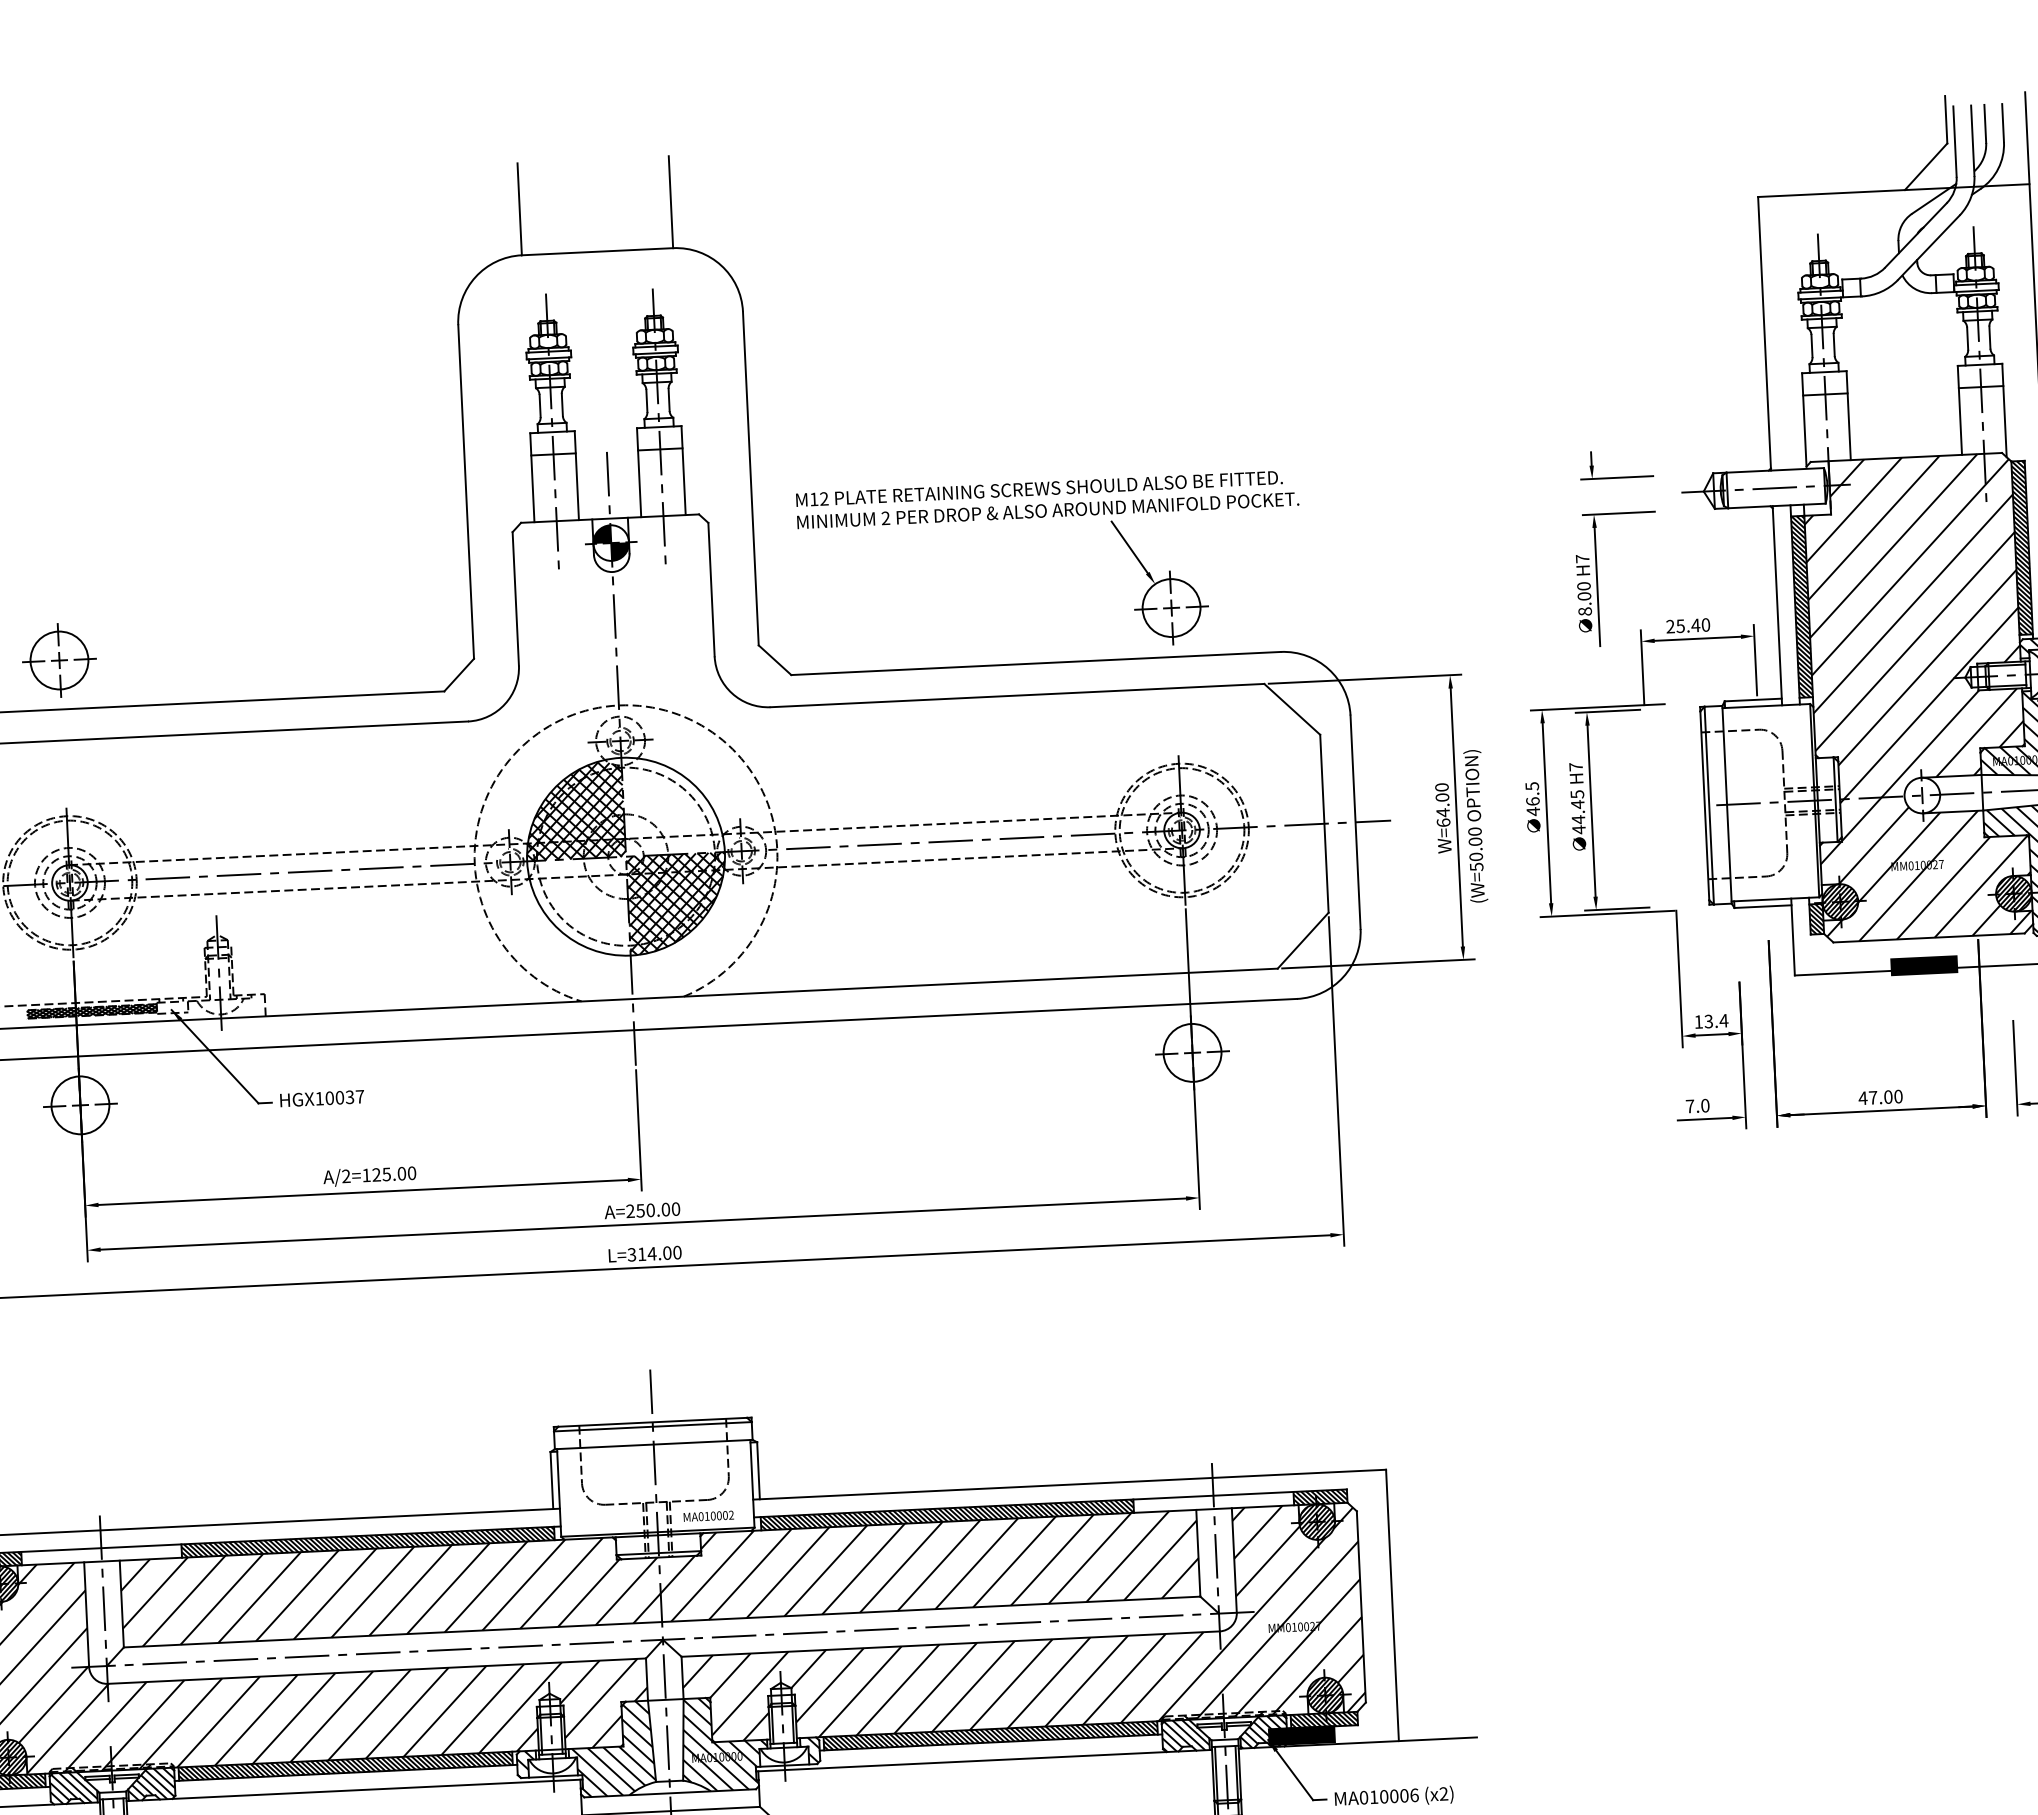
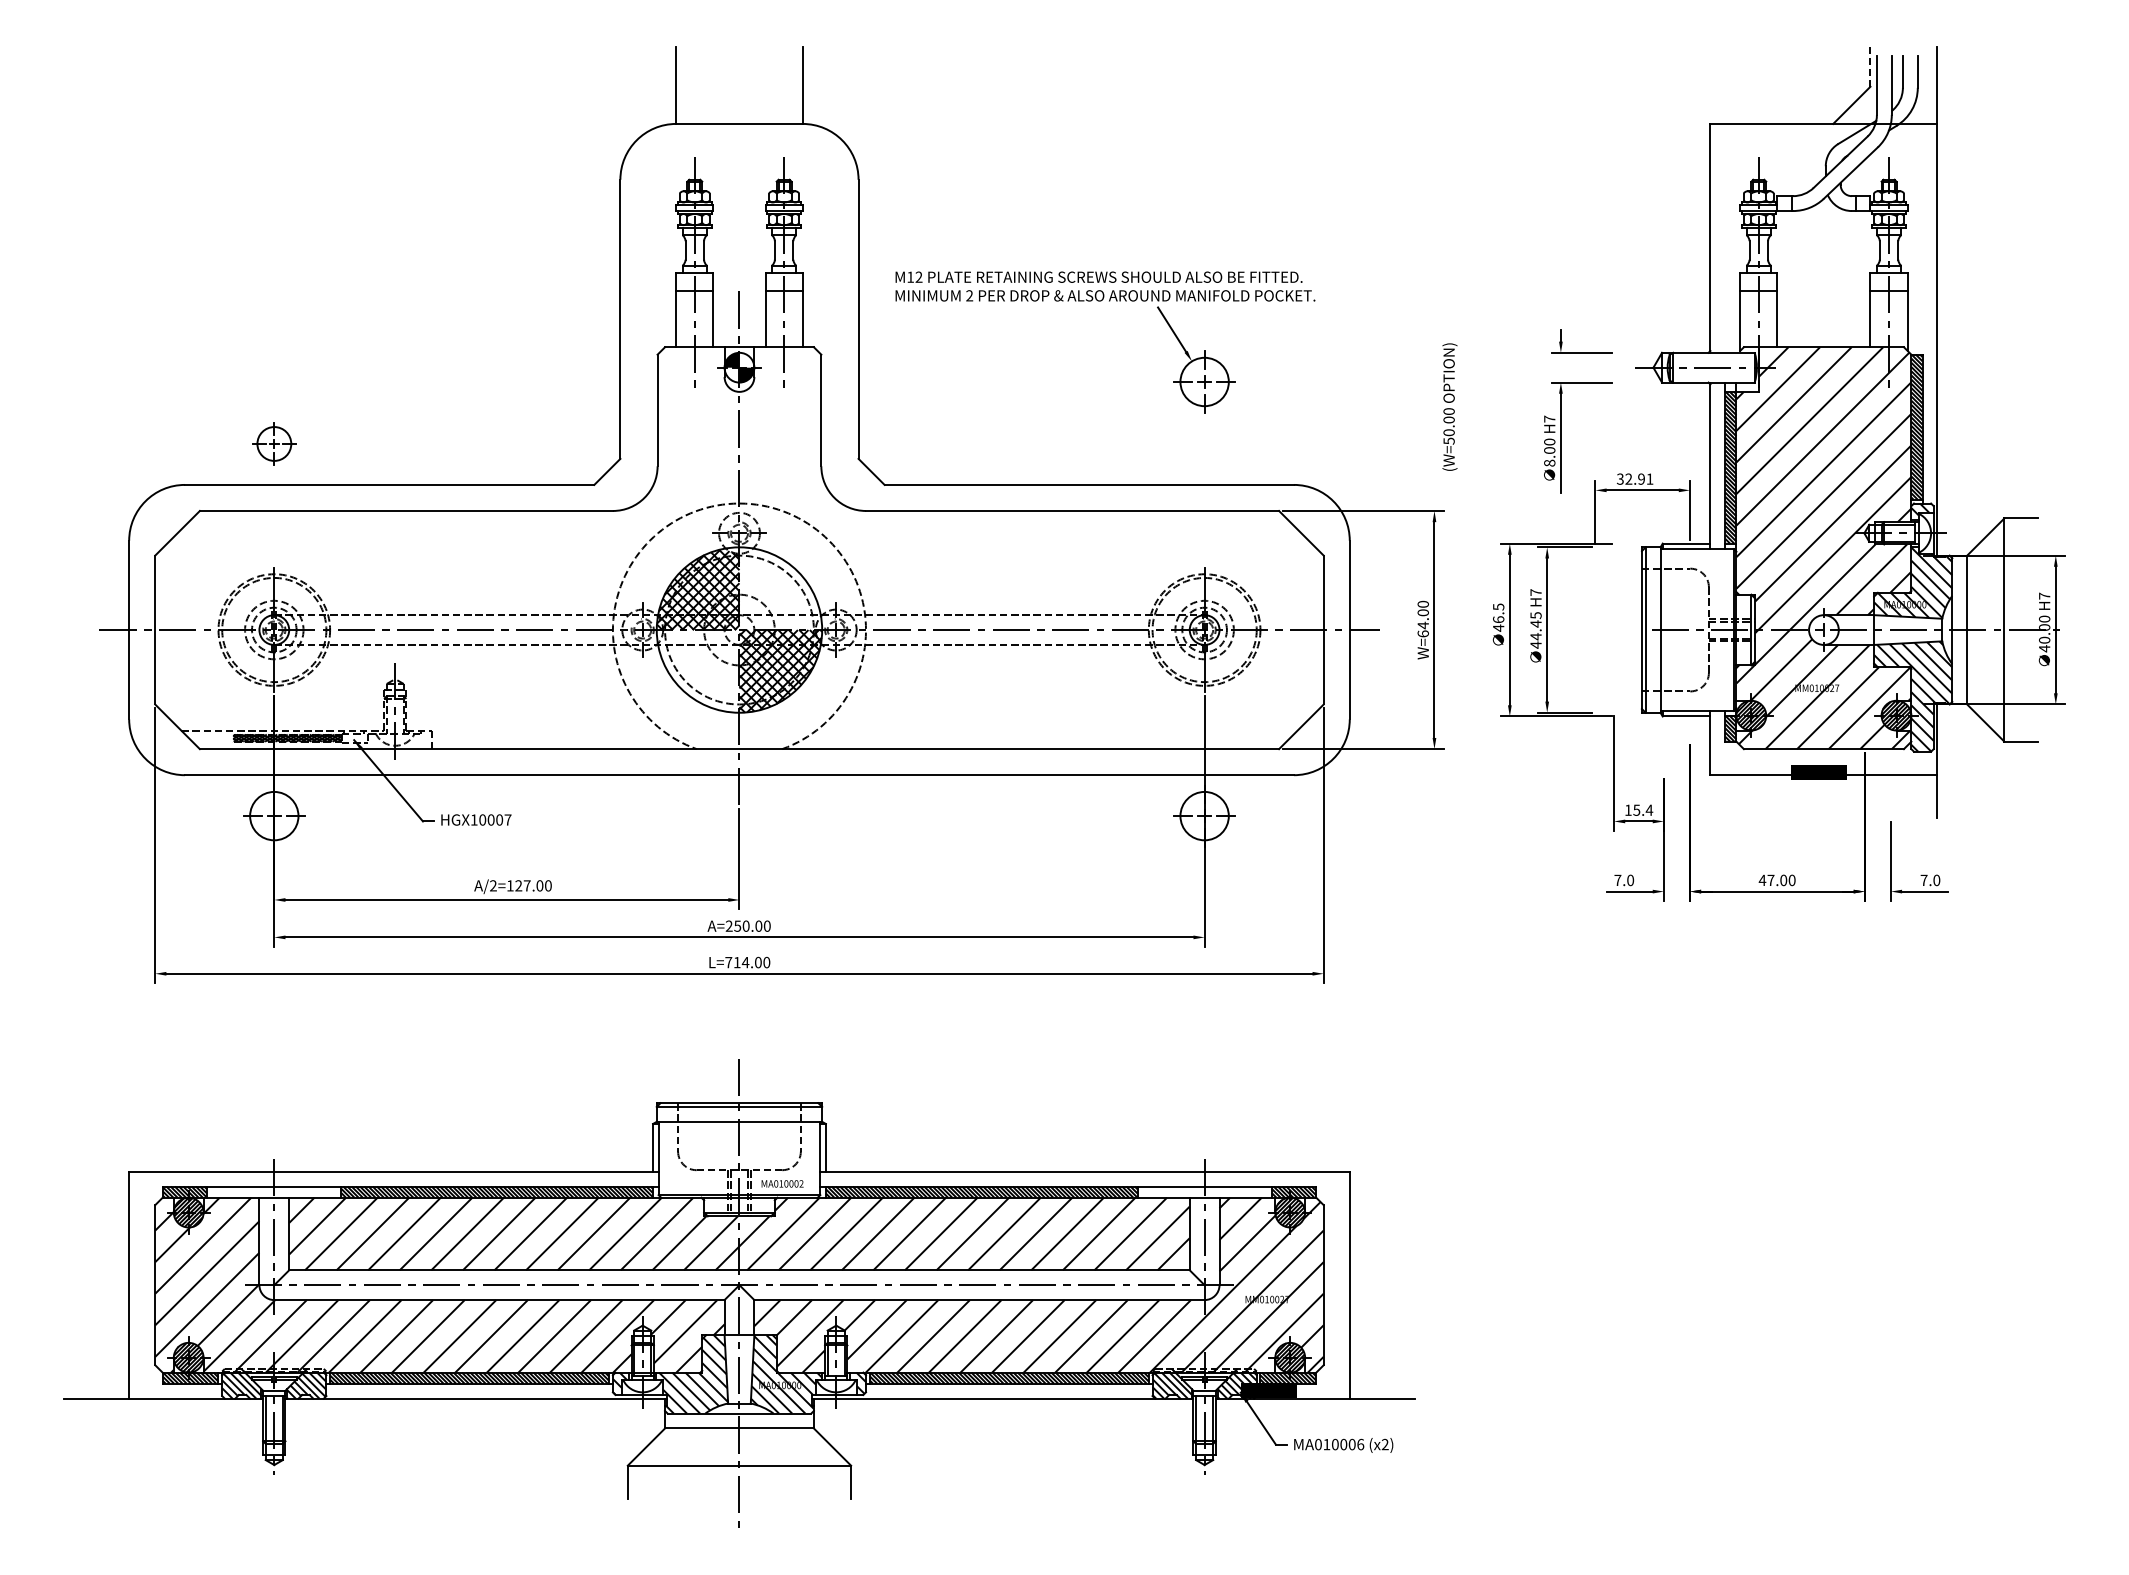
line: (1946, 119) -> (1870, 66), solid -> dashed
part: (1043, 517) -> (1101, 301), moved
text: (1687, 625) -> (1634, 478), 25.40 -> 32.91
part: (59, 659) -> (274, 443), size x0.7
text: (1475, 825) -> (1449, 406), moved
text: (1708, 1020) -> (1636, 809), 13.4 -> 15.4
text: (349, 1096) -> (499, 819), HGX10037 -> HGX10007
text: (385, 1174) -> (526, 885), A/2=125.00 -> A/2=127.00
text: (631, 1254) -> (728, 962), L=314.00 -> L=714.00

